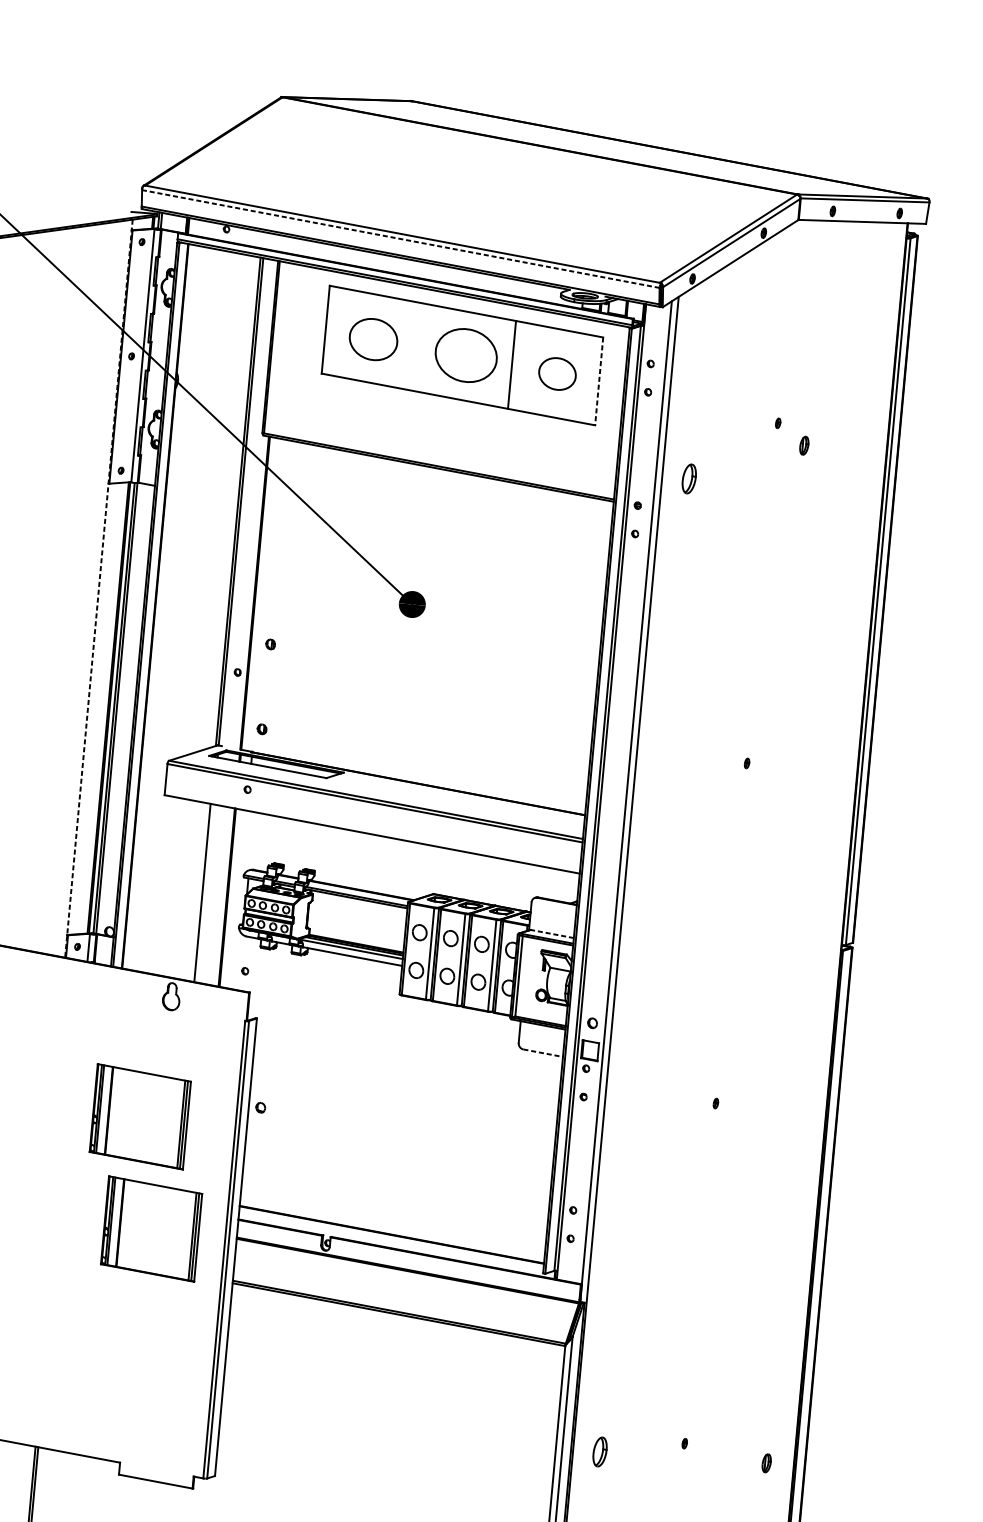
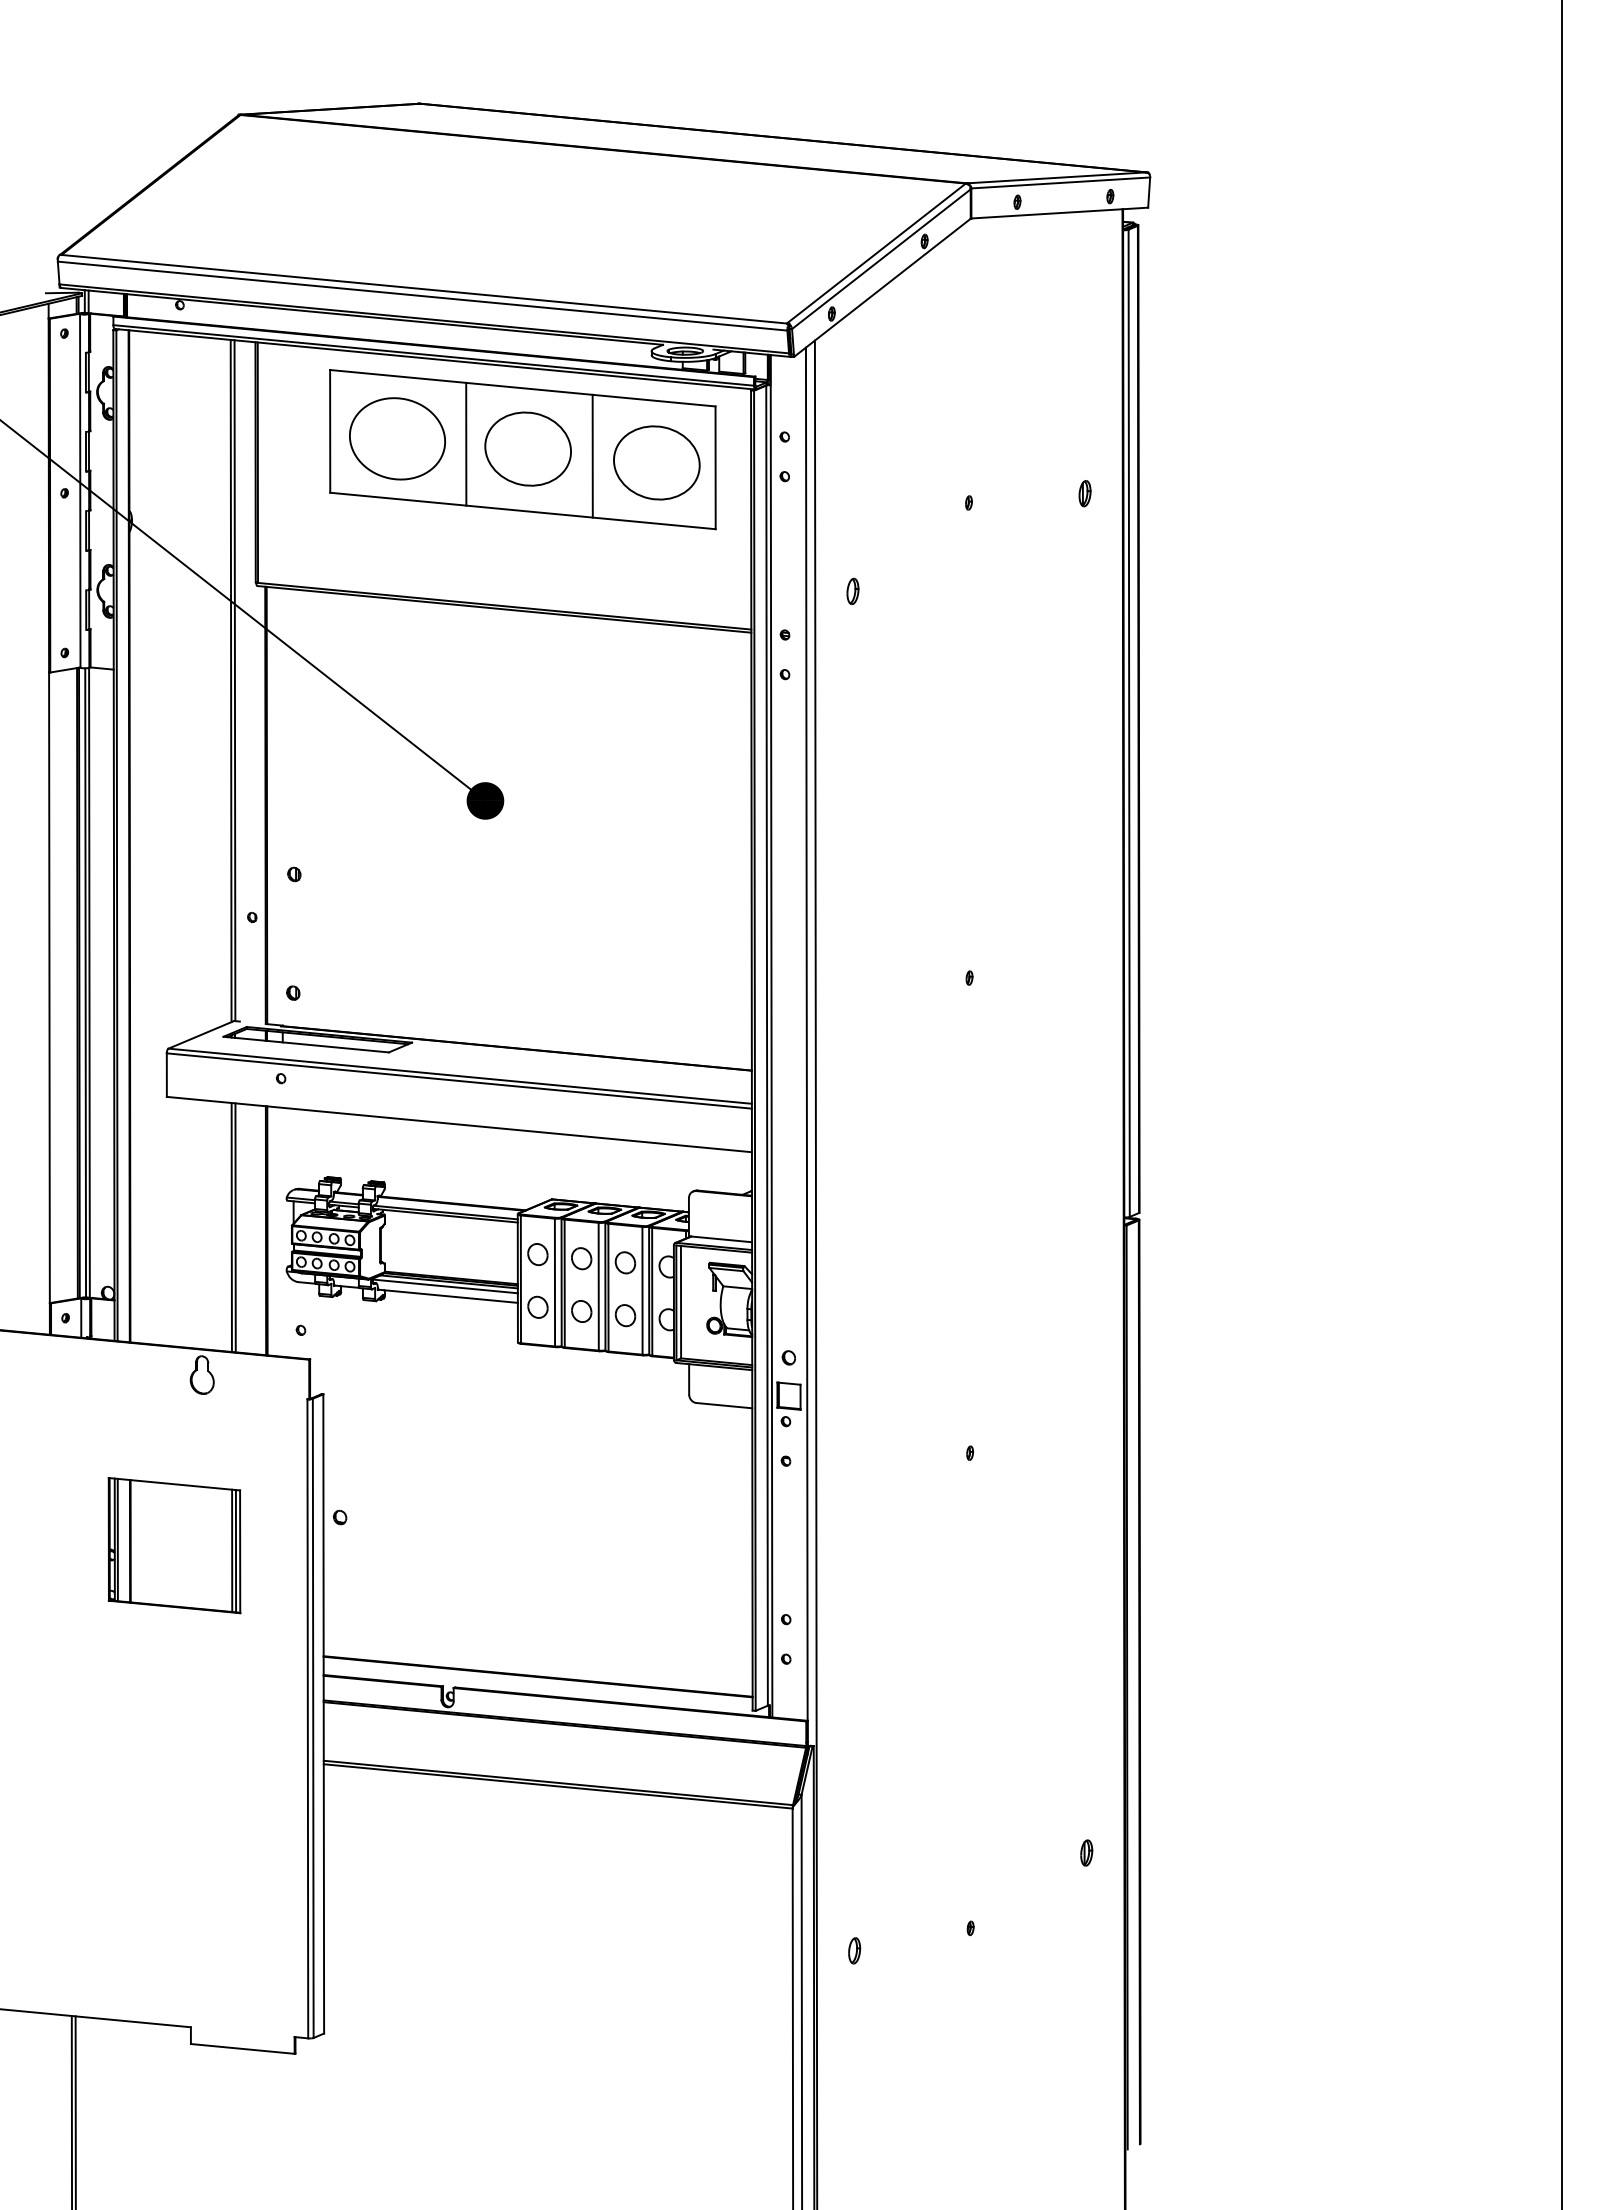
line: (400, 239) -> (422, 296), dashed -> solid
part: (373, 339) -> (397, 438), size x1.43
line: (422, 347) -> (466, 443), added
part: (557, 373) -> (656, 462), size x1.67
line: (599, 381) -> (715, 468), dashed -> solid
part: (803, 445) -> (1084, 493), moved
part: (688, 478) -> (852, 591), size x0.62
line: (99, 588) -> (49, 819), dashed -> solid
line: (205, 893) -> (235, 1227), added
line: (552, 934) -> (721, 1239), dashed -> solid
line: (543, 1053) -> (724, 1405), dashed -> solid
part: (151, 1228) -> (204, 1699), removed
part: (600, 1451) -> (854, 1950), size x0.62
part: (766, 1462) -> (1086, 1852), moved

